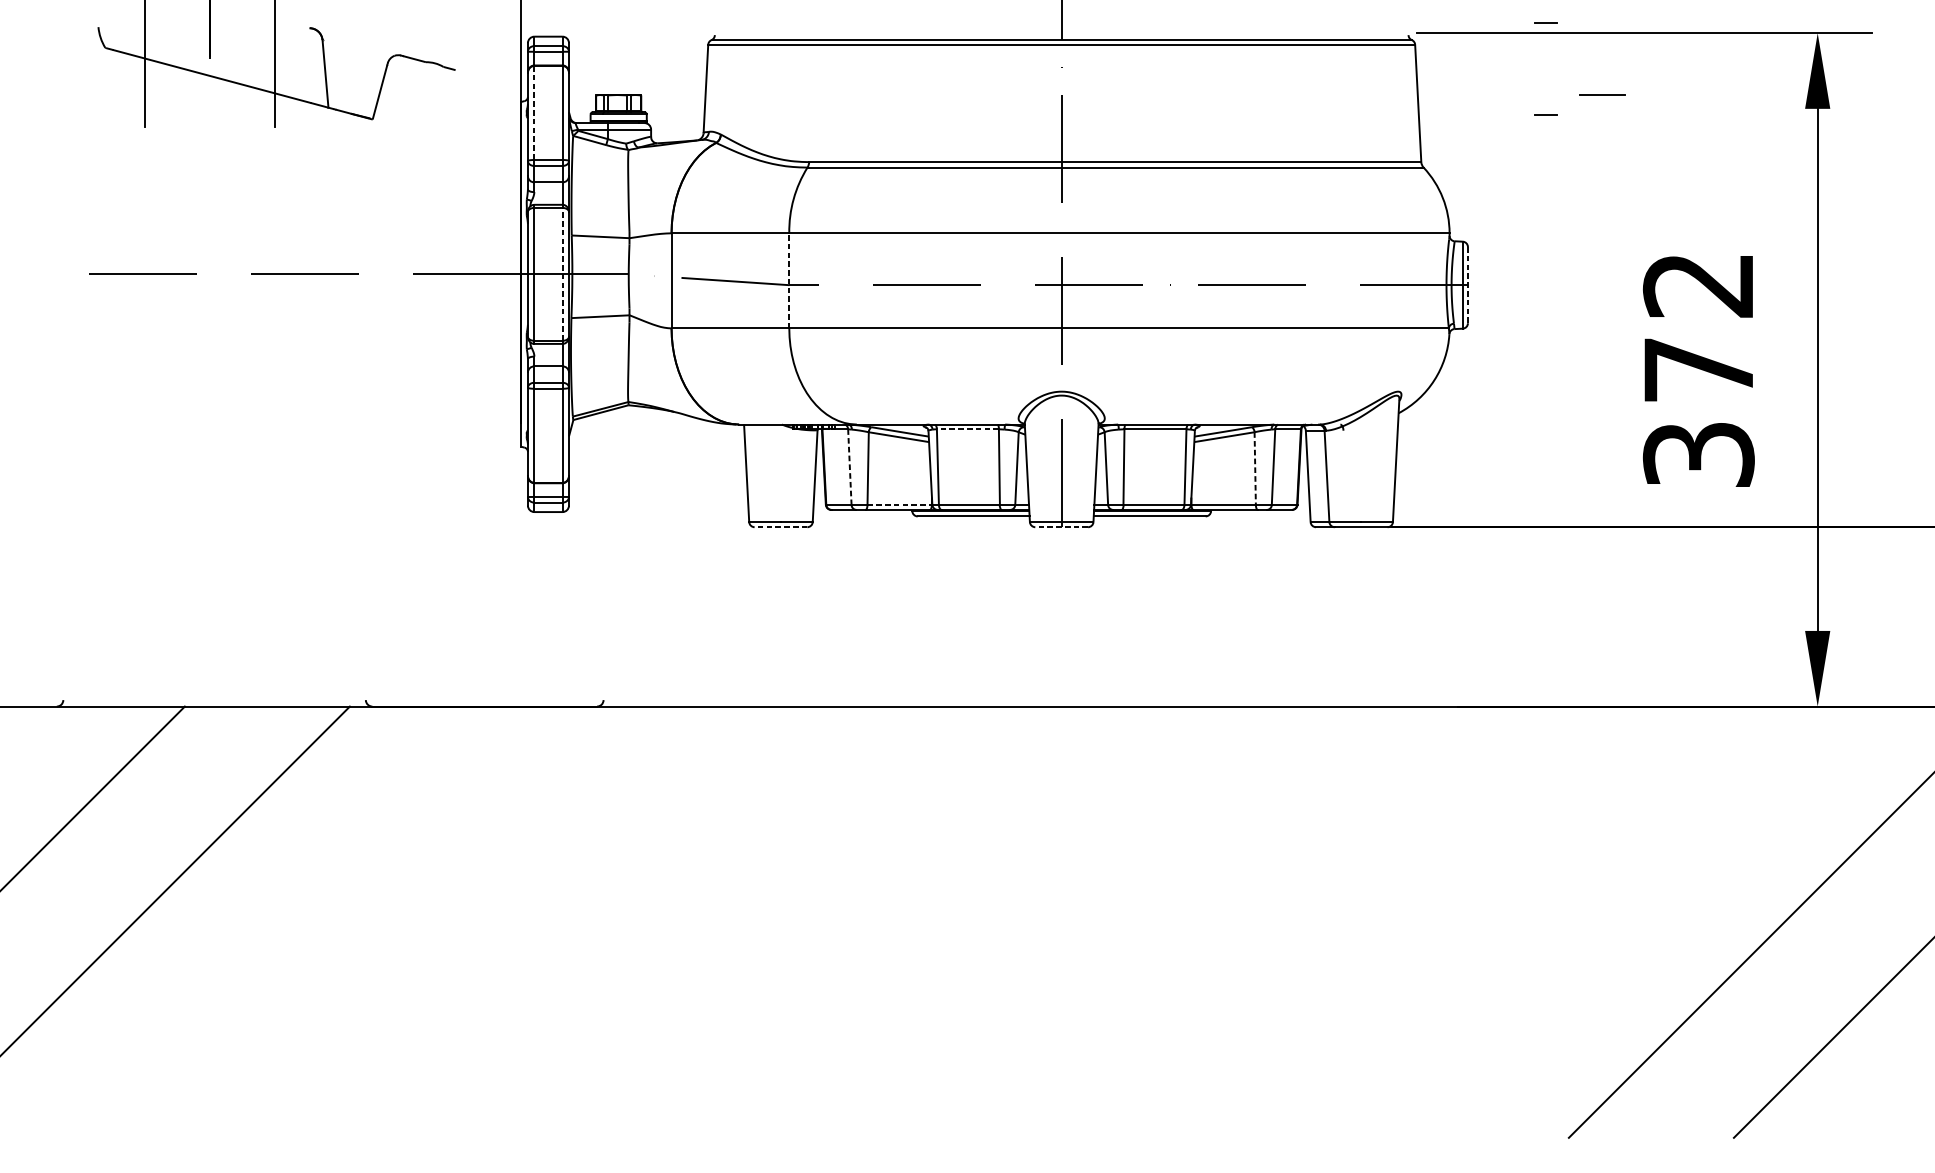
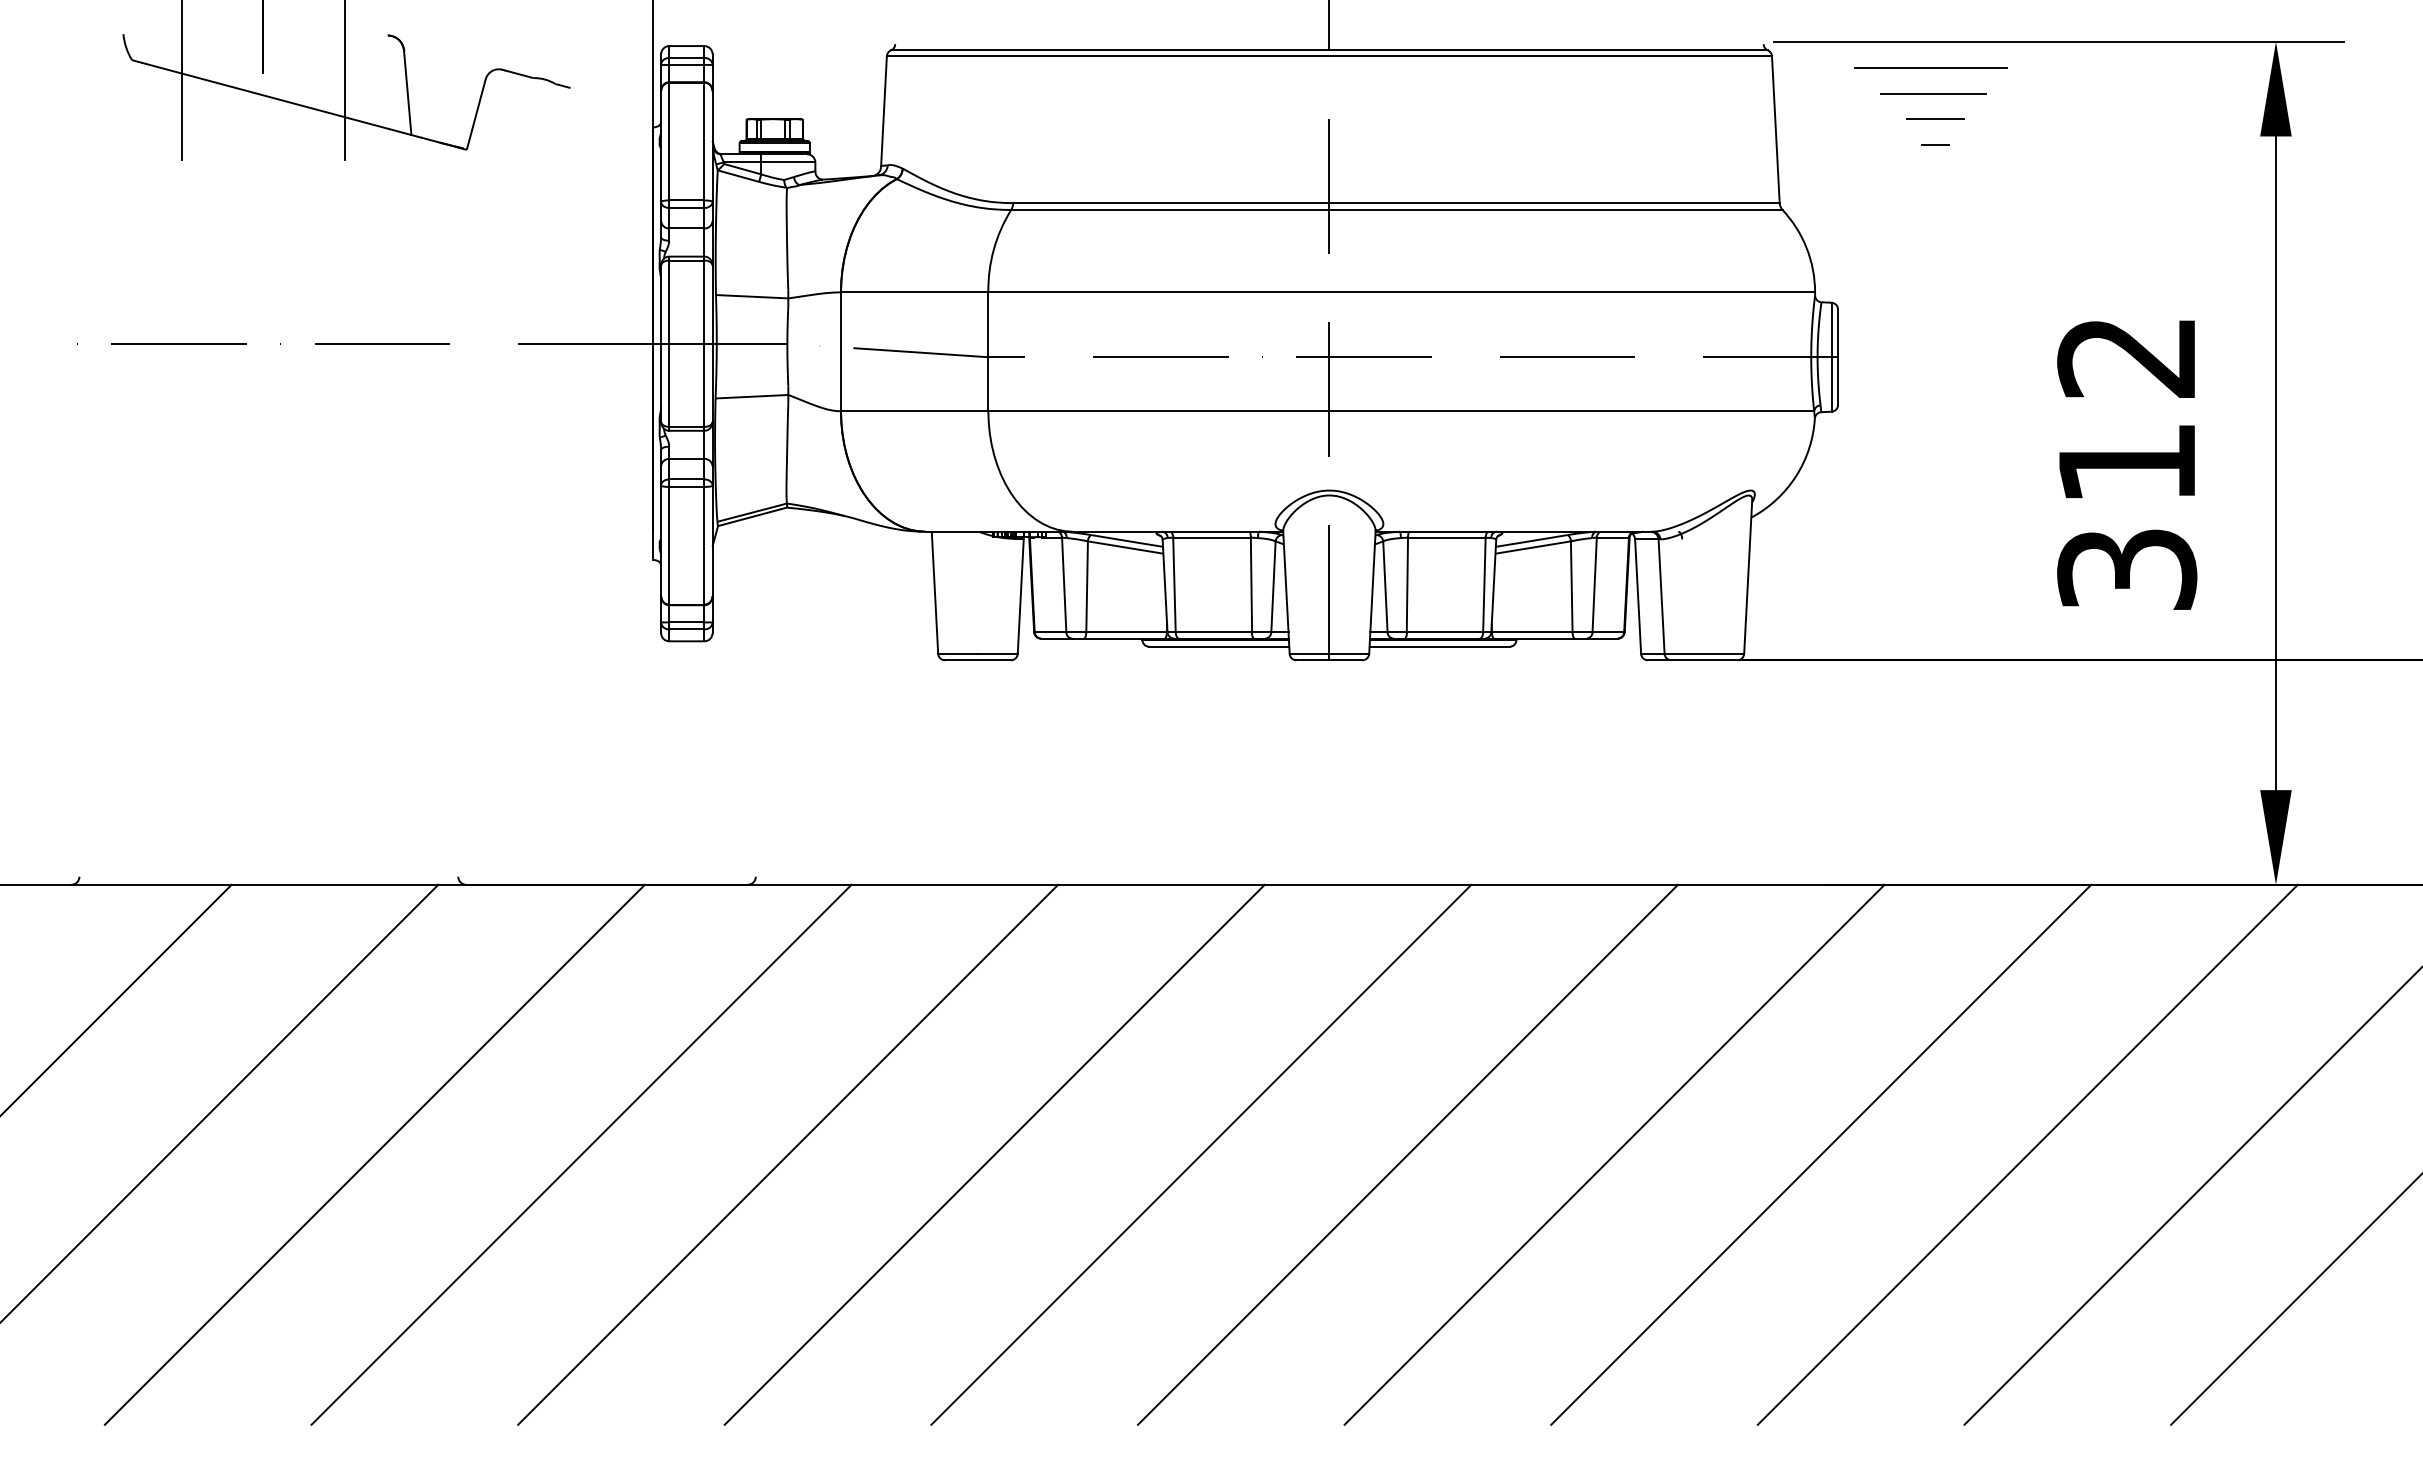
line: (1545, 22) -> (1935, 28), removed
line: (1541, 53) -> (1930, 67), added
line: (1544, 74) -> (1933, 93), added
line: (1602, 94) -> (1935, 118), moved
line: (534, 112) -> (669, 141), dashed -> solid
line: (562, 274) -> (704, 343), dashed -> solid
line: (789, 280) -> (988, 351), dashed -> solid
line: (1468, 285) -> (1838, 357), dashed -> solid
text: (1698, 370) -> (2126, 463), 372 -> 312
line: (968, 429) -> (1212, 537), dashed -> solid
line: (850, 467) -> (1064, 585), dashed -> solid
line: (1255, 469) -> (1571, 587), dashed -> solid
line: (900, 505) -> (1127, 632), dashed -> solid
line: (780, 527) -> (977, 660), dashed -> solid
line: (1060, 527) -> (1328, 660), dashed -> solid
line: (298, 921) -> (374, 1154), added
line: (464, 921) -> (581, 1154), added
line: (629, 921) -> (788, 1154), added
line: (794, 921) -> (994, 1154), added
line: (959, 921) -> (1201, 1154), added
line: (1124, 921) -> (1407, 1154), added
line: (1289, 921) -> (1614, 1154), added
line: (1454, 921) -> (1821, 1154), added
line: (1619, 921) -> (2027, 1154), added

